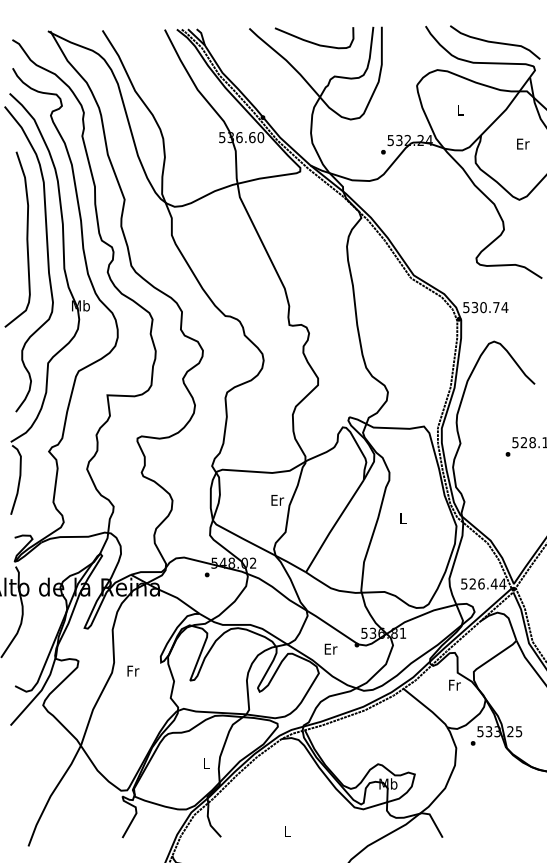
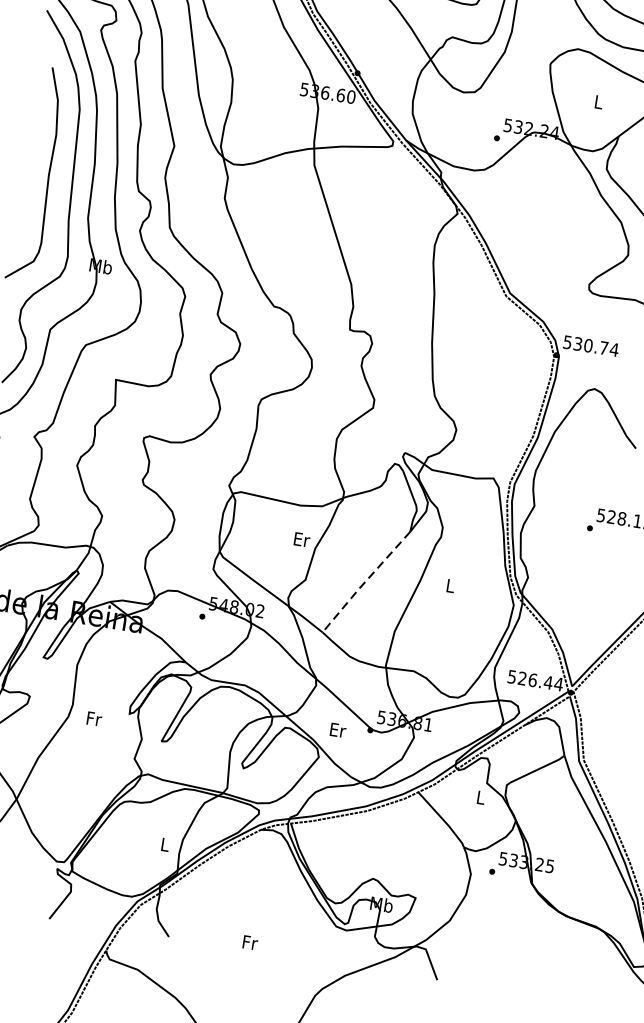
line: (333, 526) -> (364, 582), solid -> dashed
text: (454, 684) -> (480, 796), Fr -> L
text: (287, 831) -> (250, 942), L -> Fr

